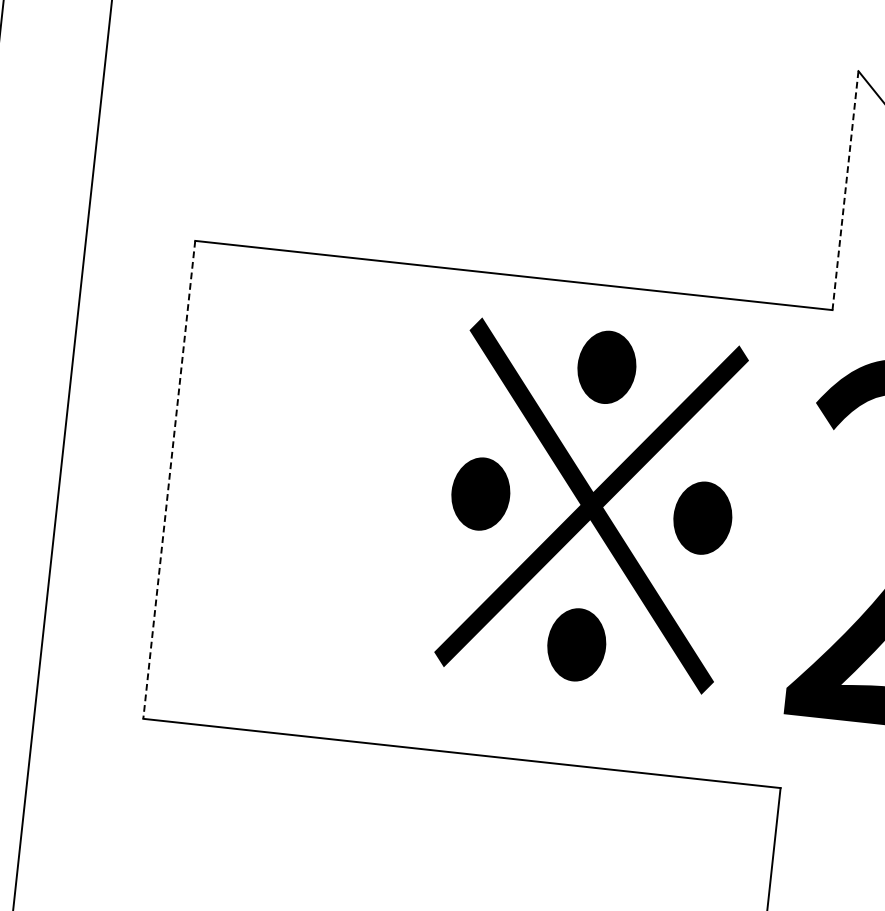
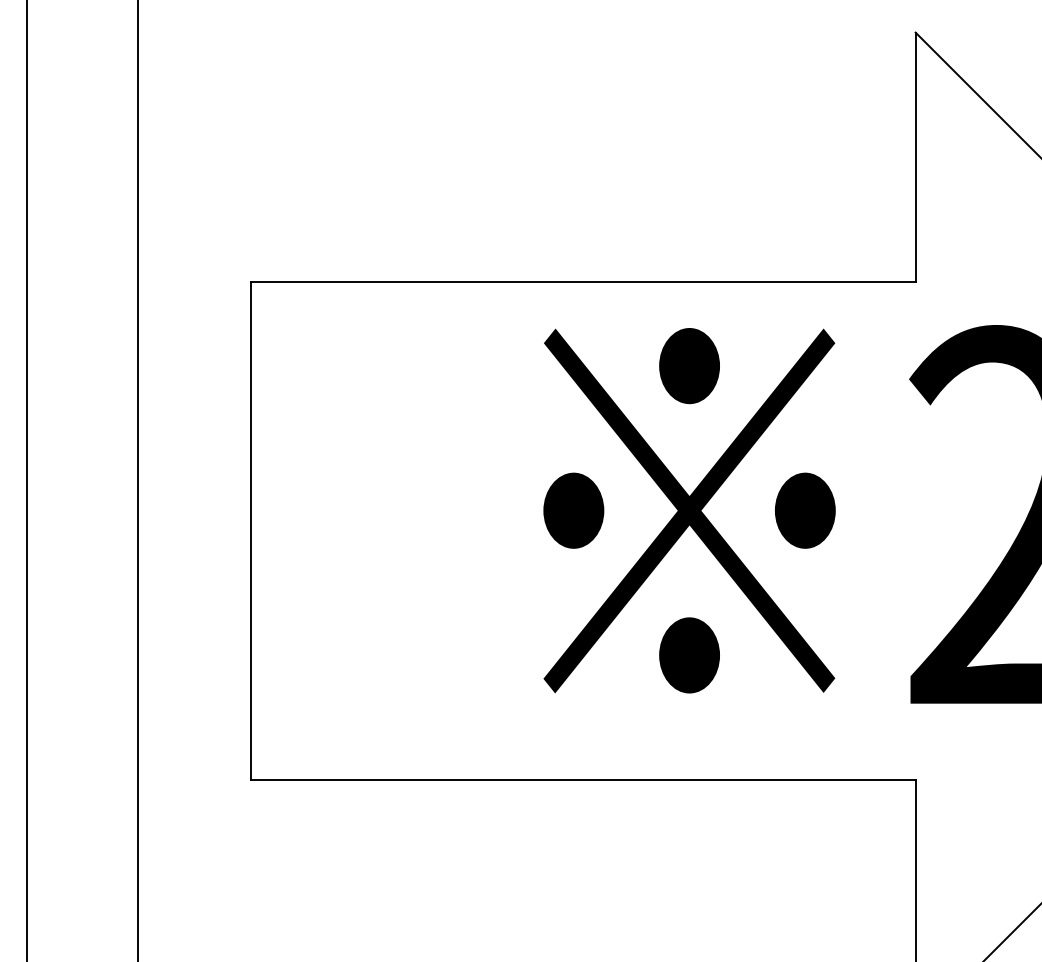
line: (845, 190) -> (915, 157), dashed -> solid
line: (169, 480) -> (251, 531), dashed -> solid

